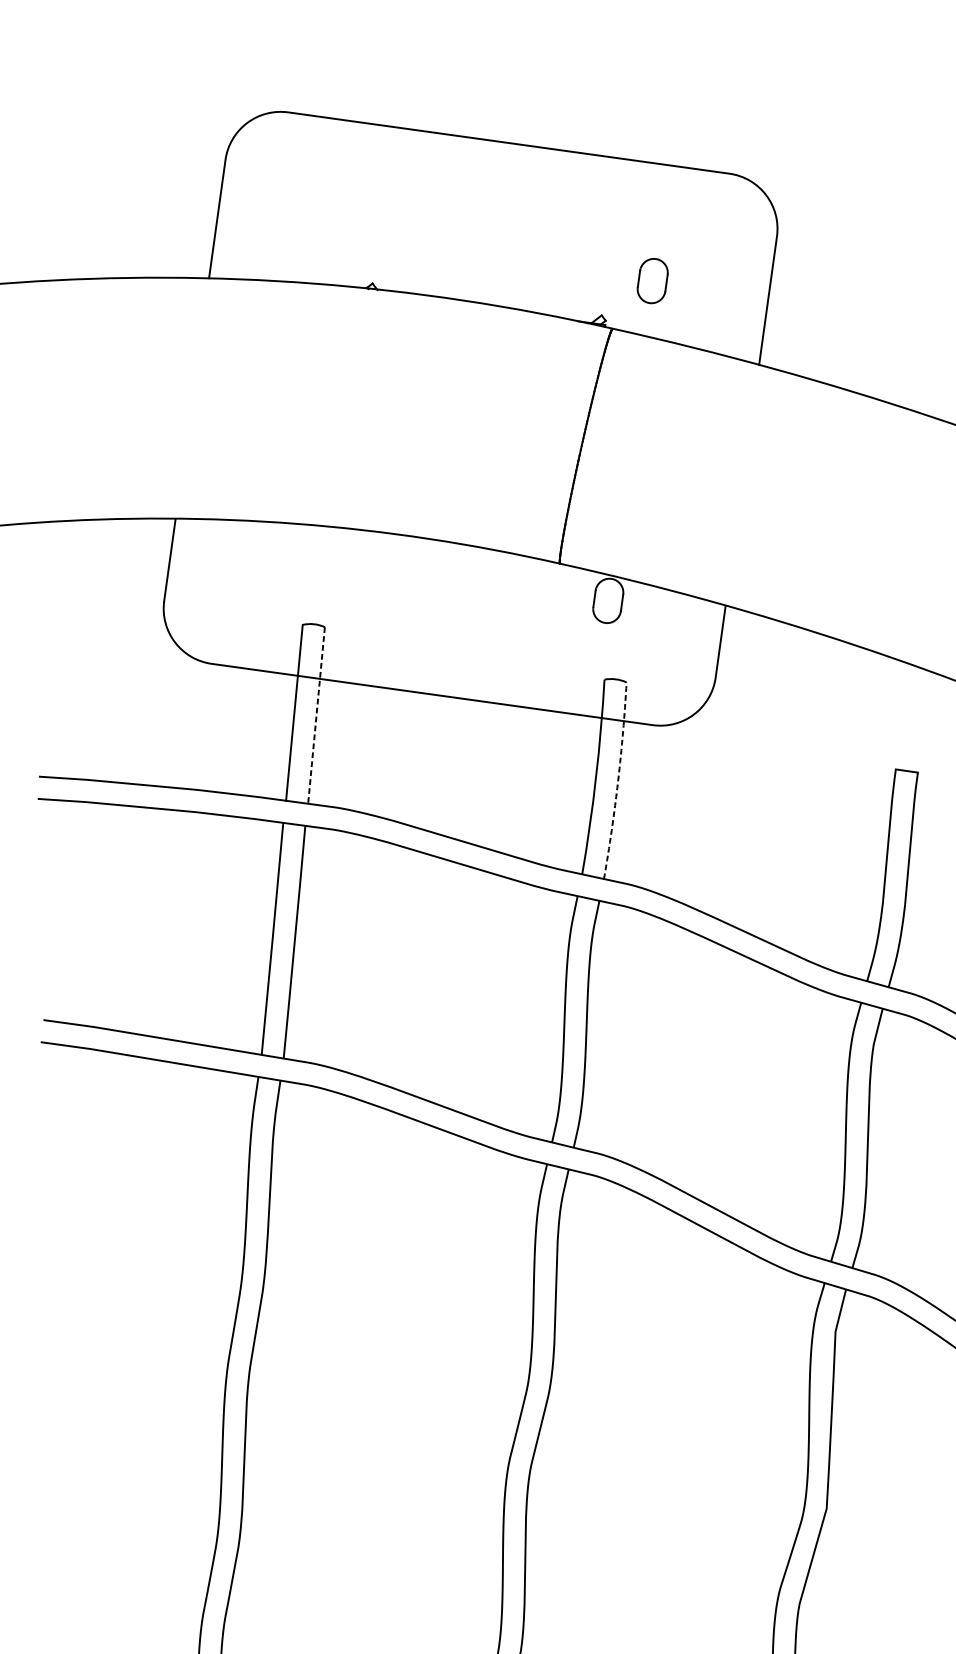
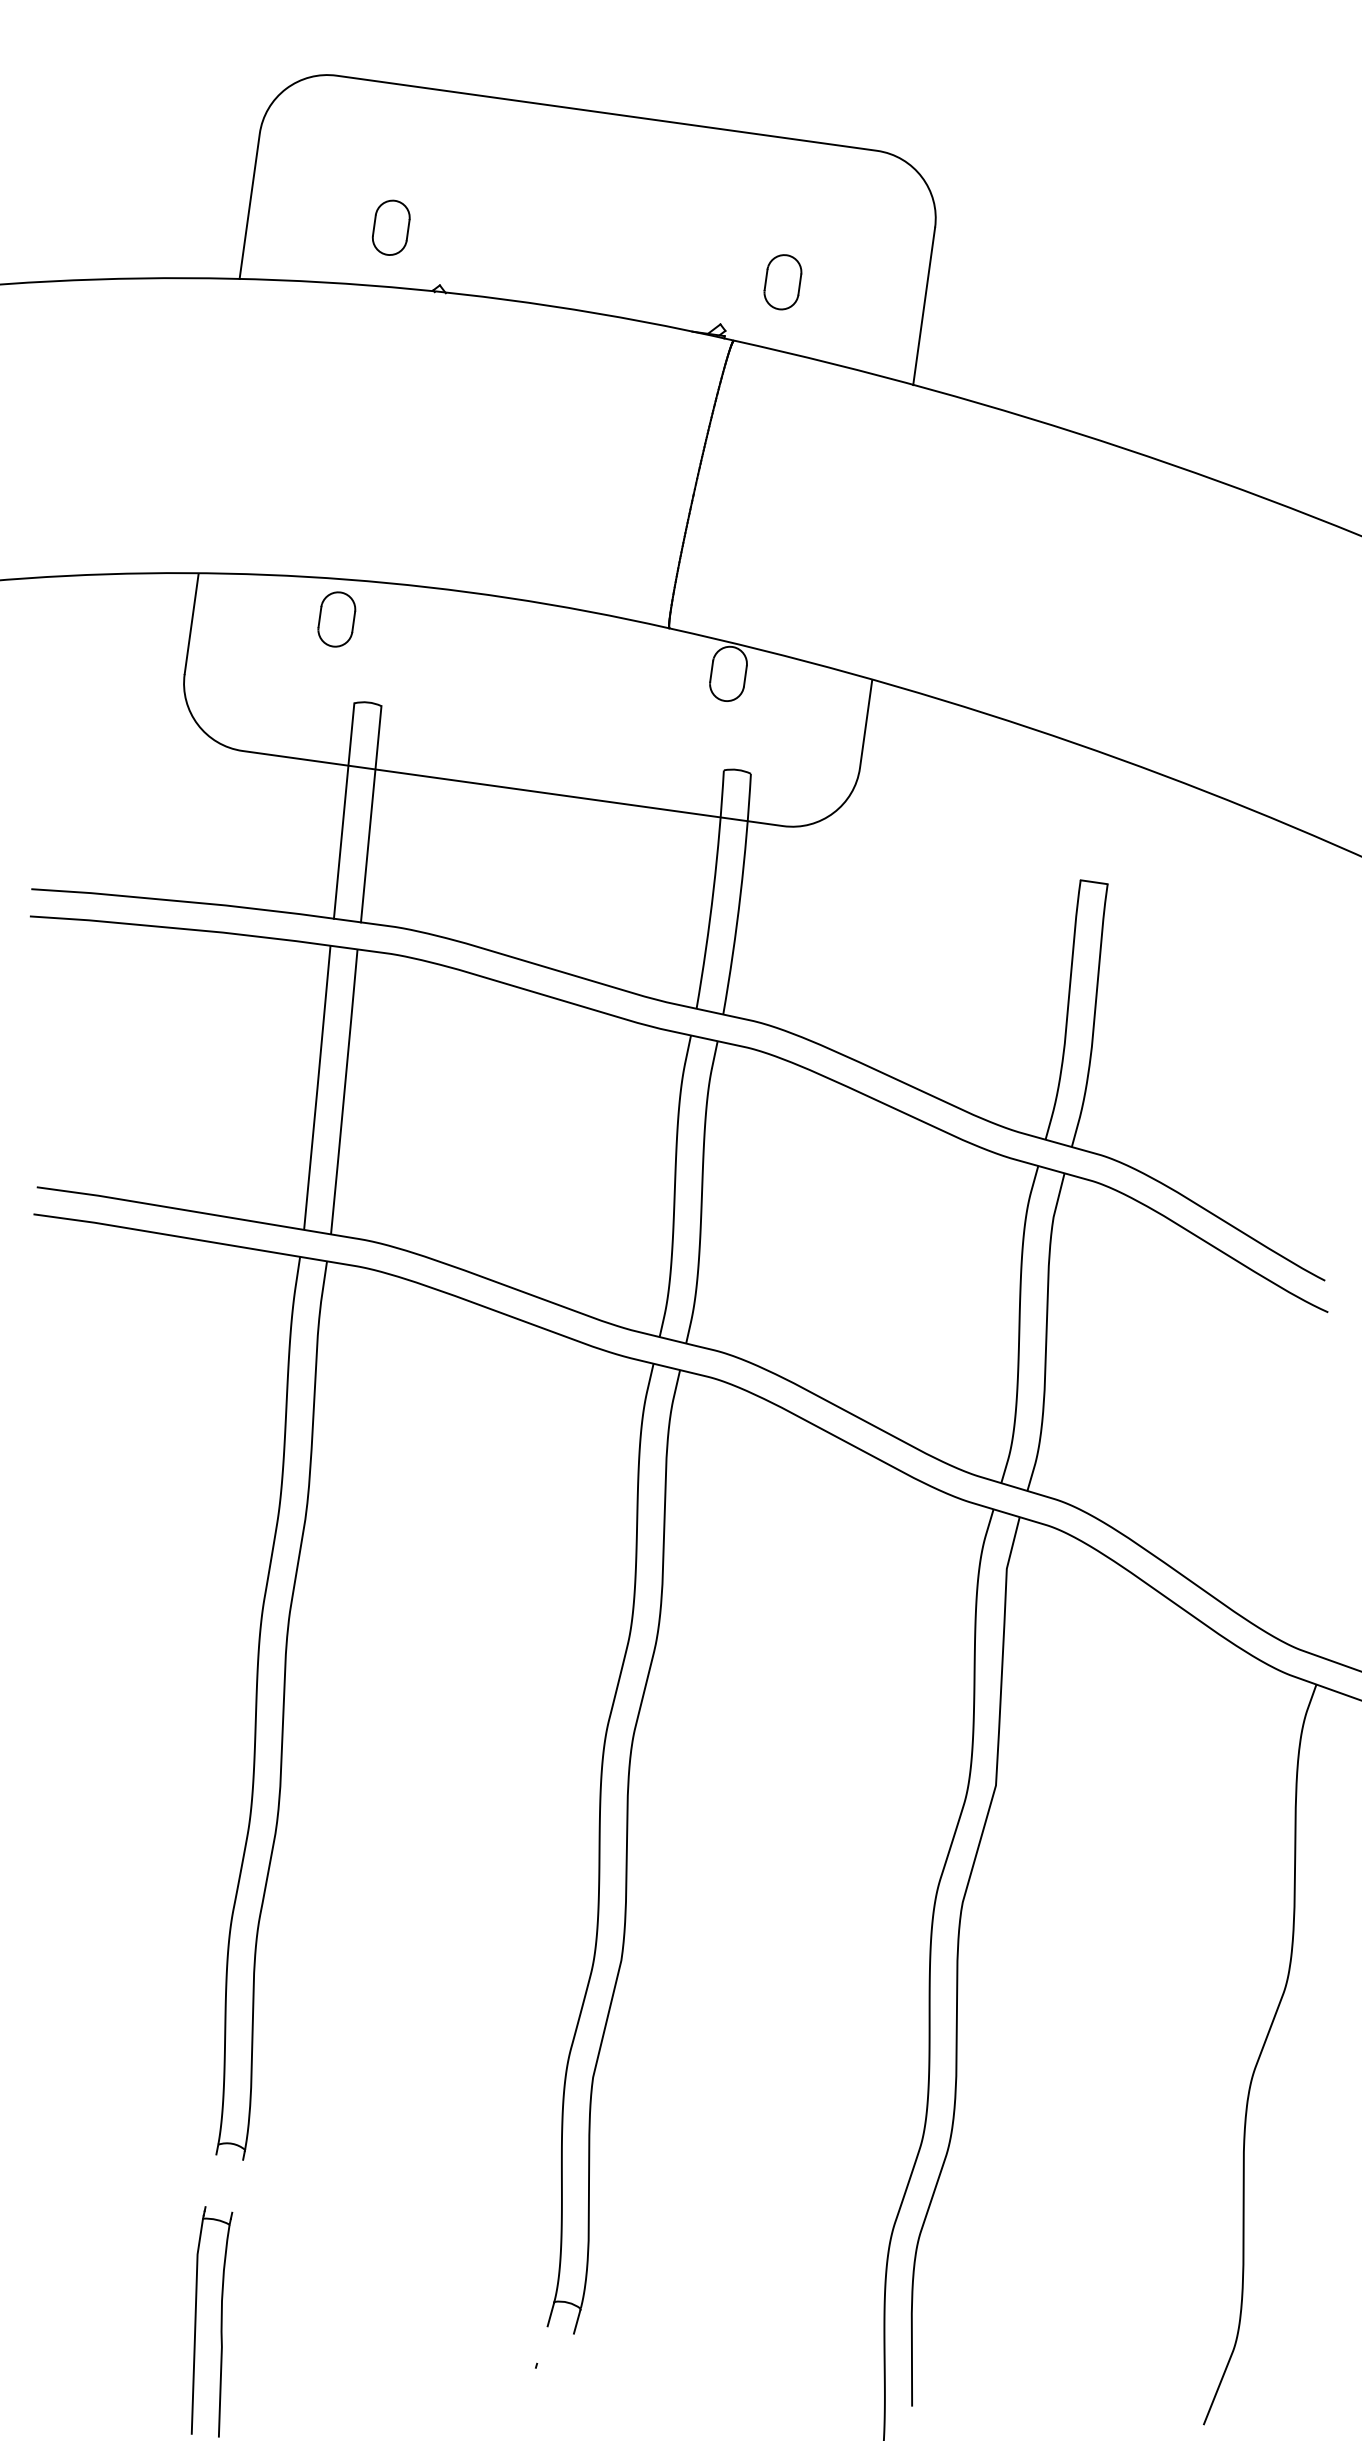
part: (332, 236) -> (390, 227), added
part: (288, 556) -> (336, 619), added
line: (316, 715) -> (371, 814), dashed -> solid
arc: (618, 781) -> (740, 894), dashed -> solid

